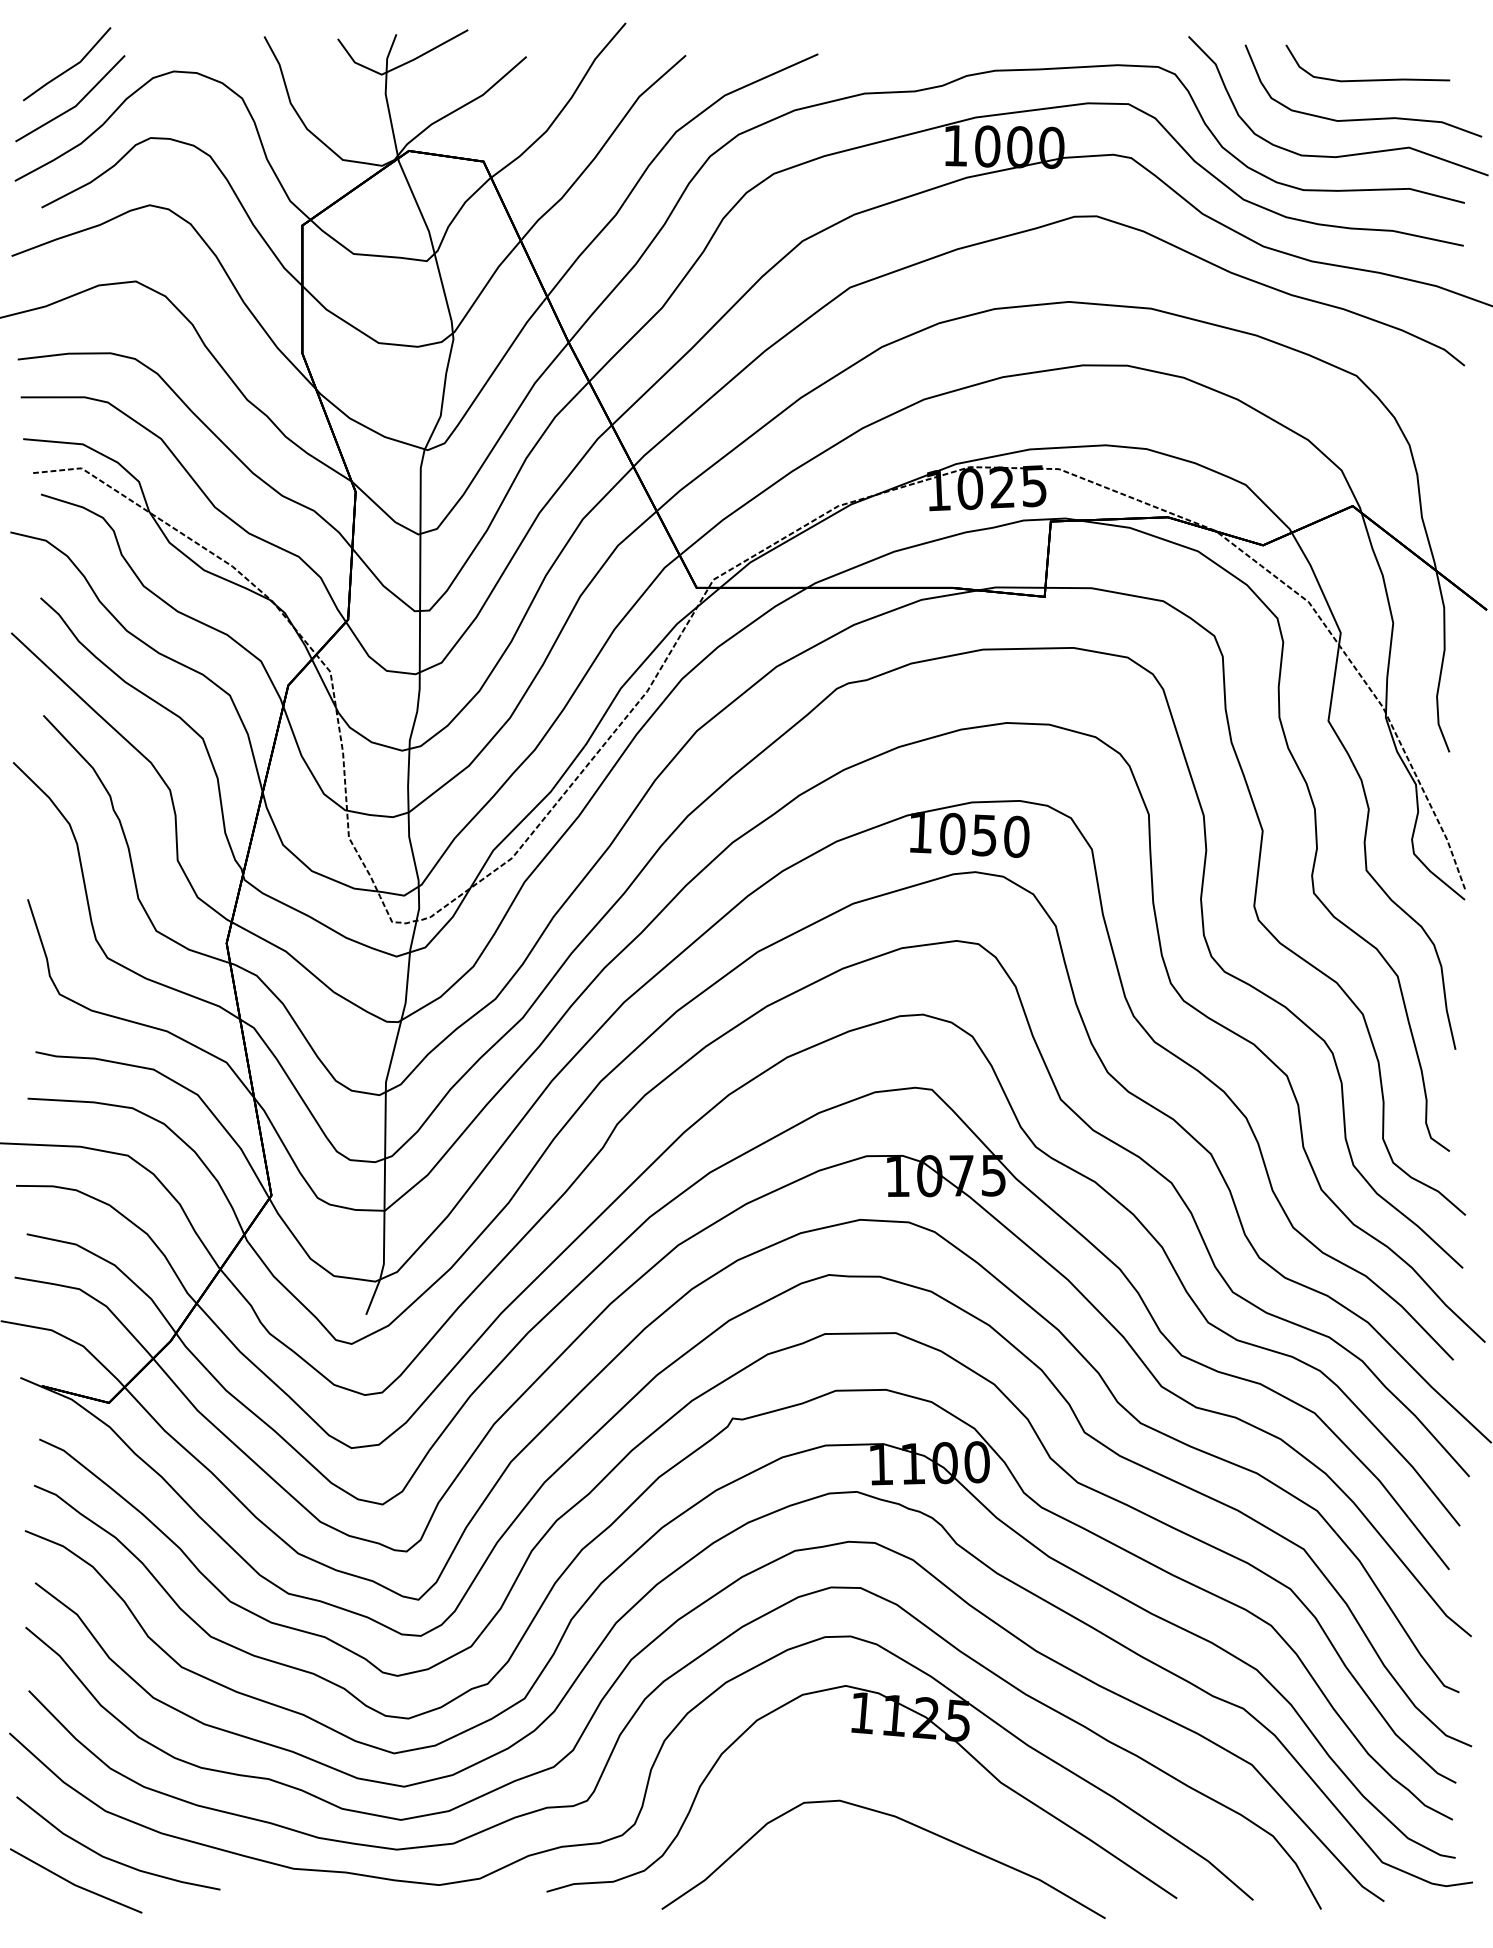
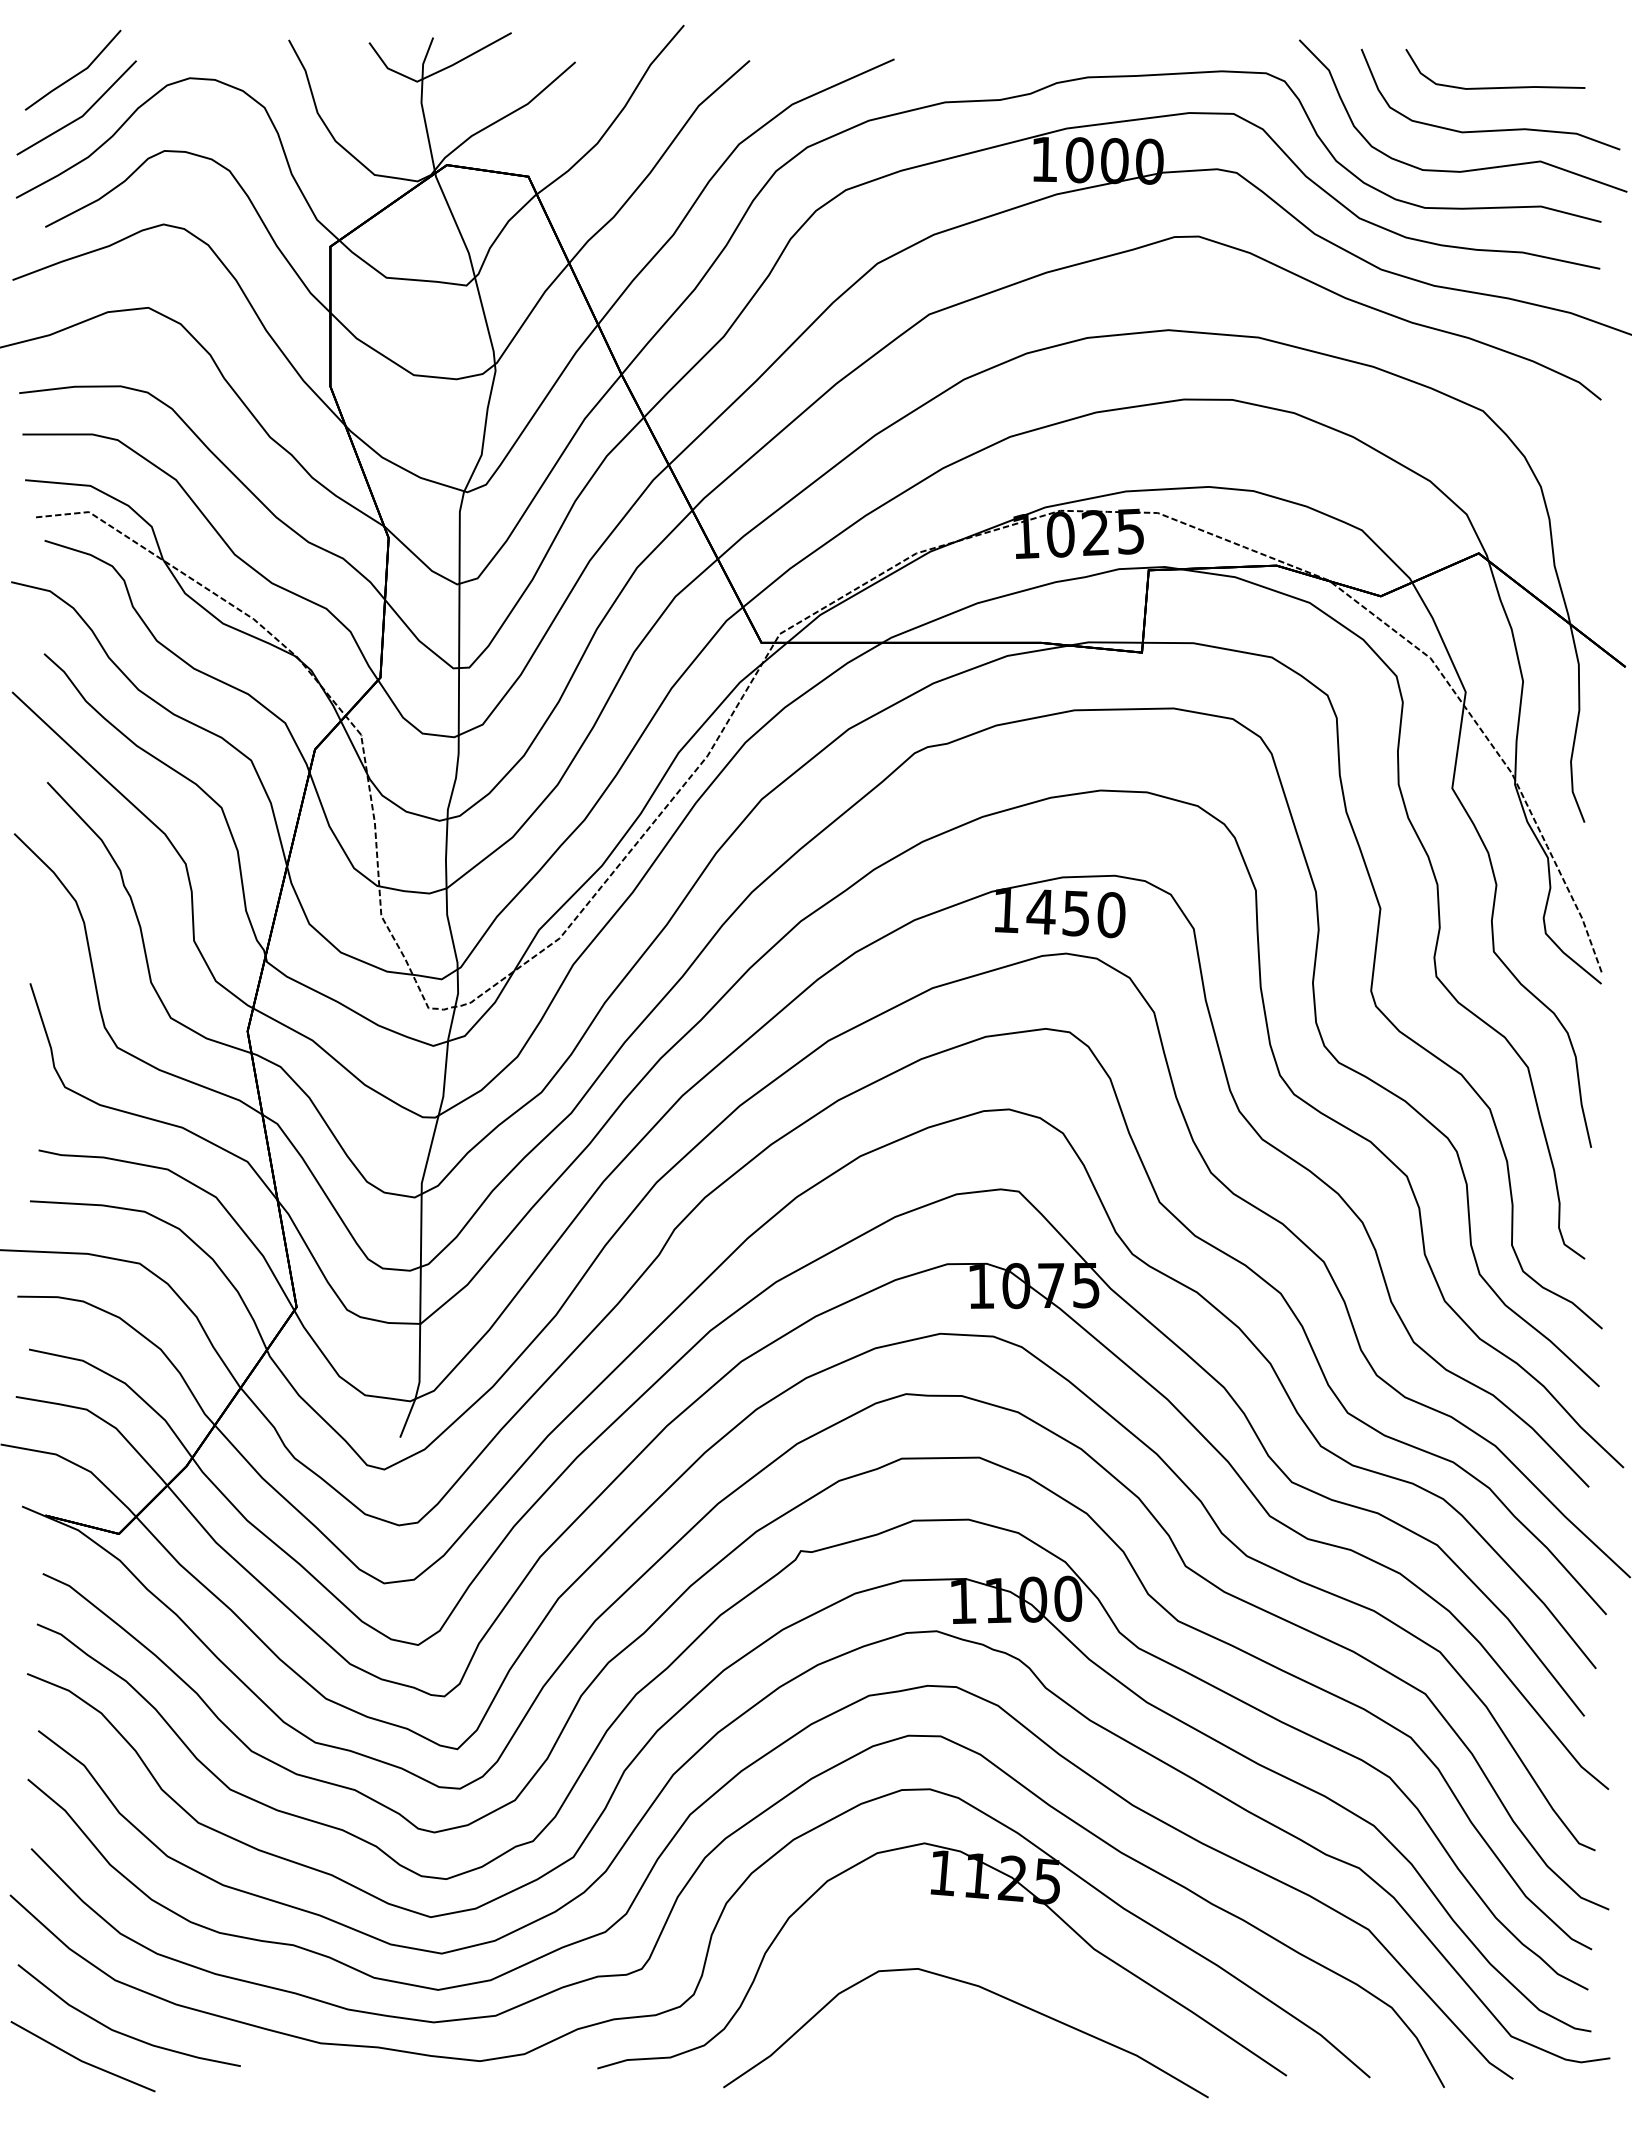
text: (951, 833) -> (1040, 911), 1050 -> 1450

